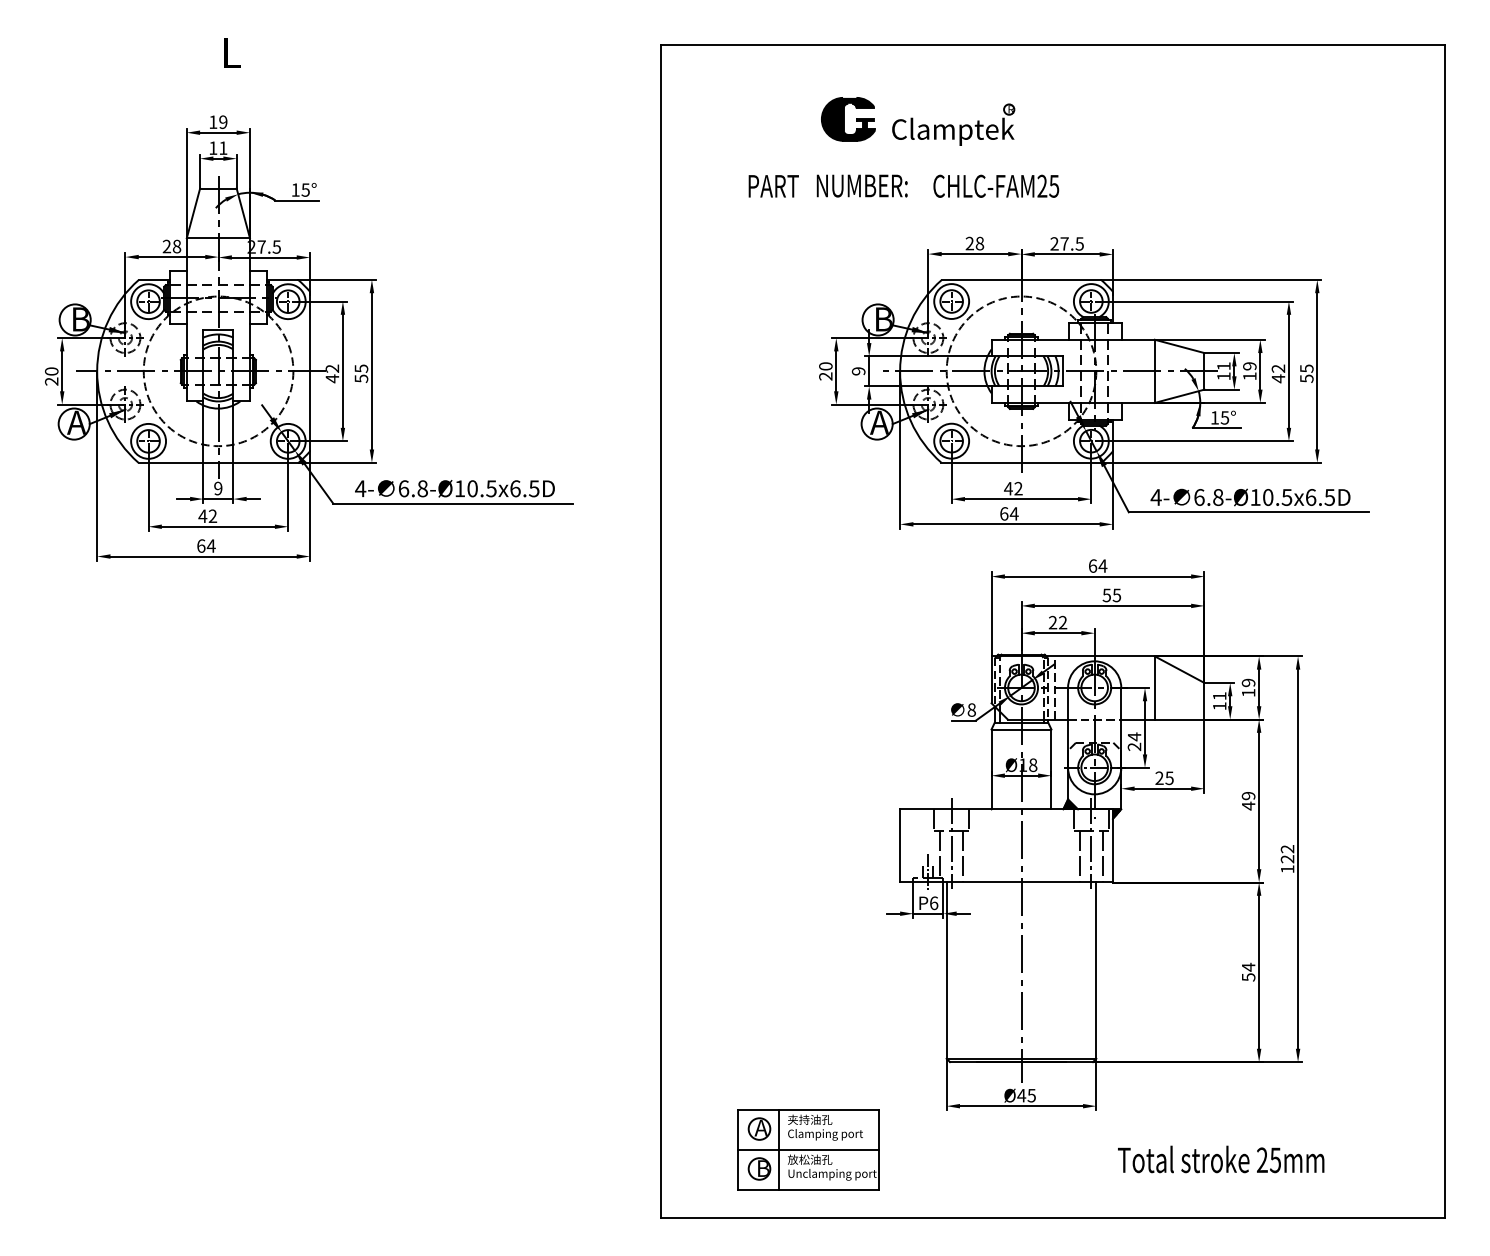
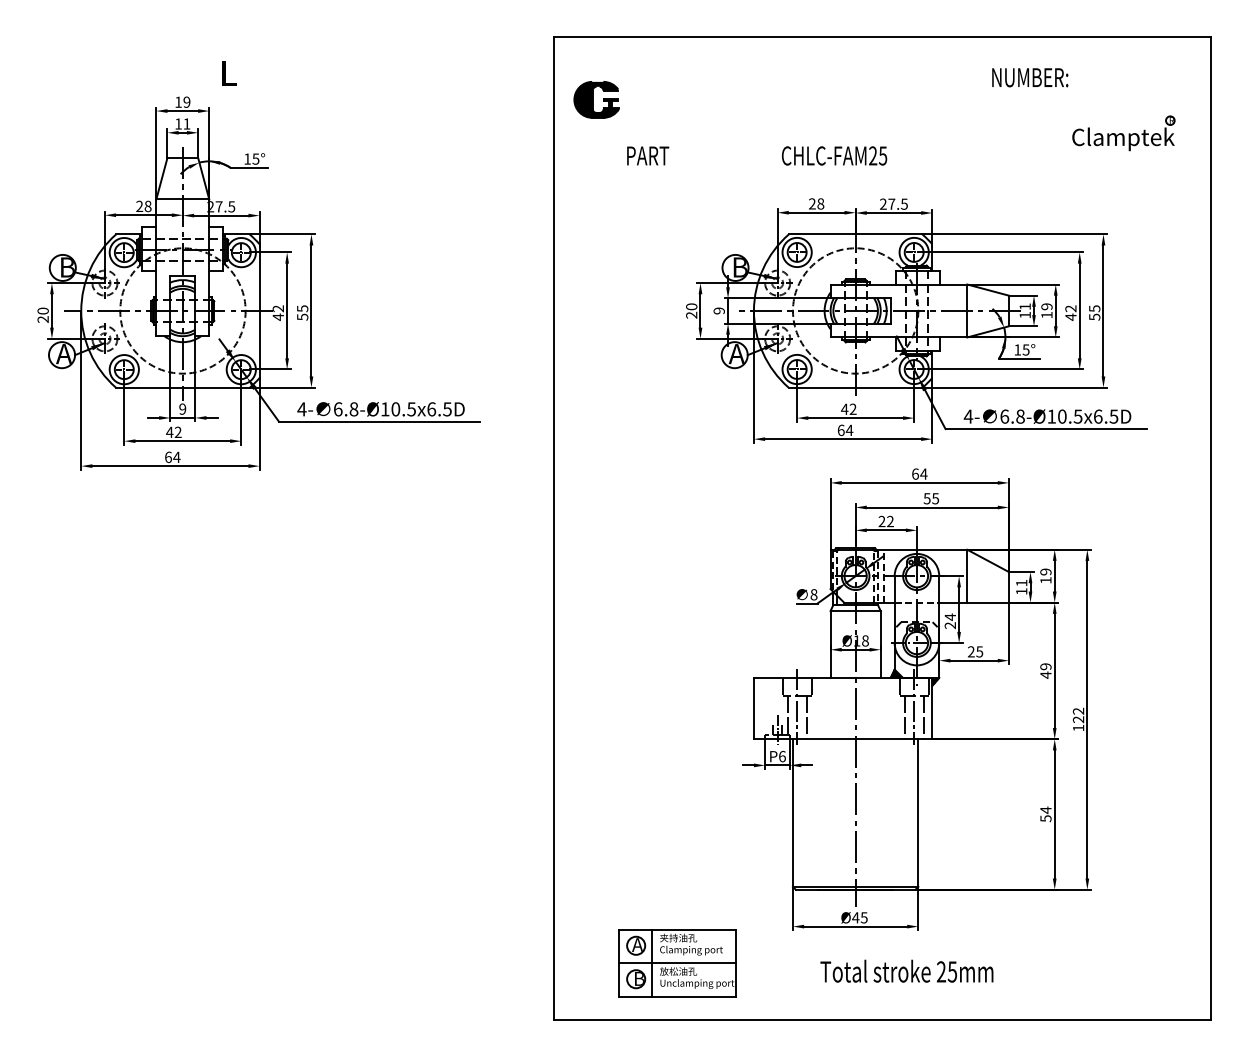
text: (232, 53) -> (229, 73), moved
part: (848, 118) -> (596, 99), moved
part: (953, 124) -> (1123, 133), moved
text: (862, 185) -> (1030, 77), moved
text: (1220, 1158) -> (906, 970), moved

